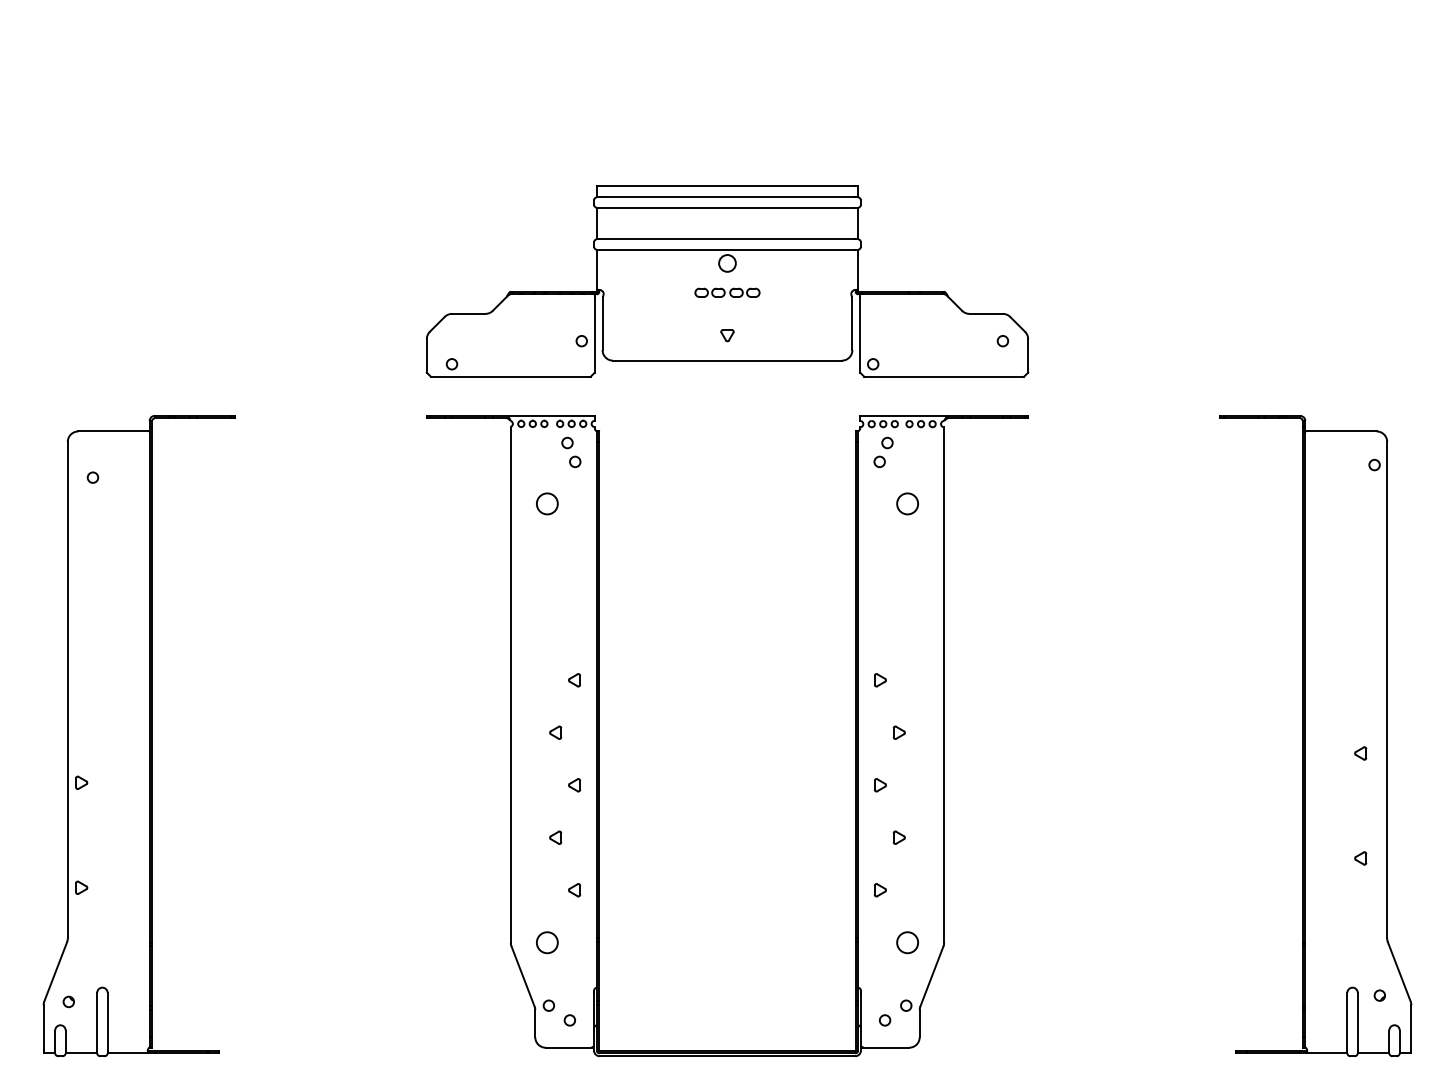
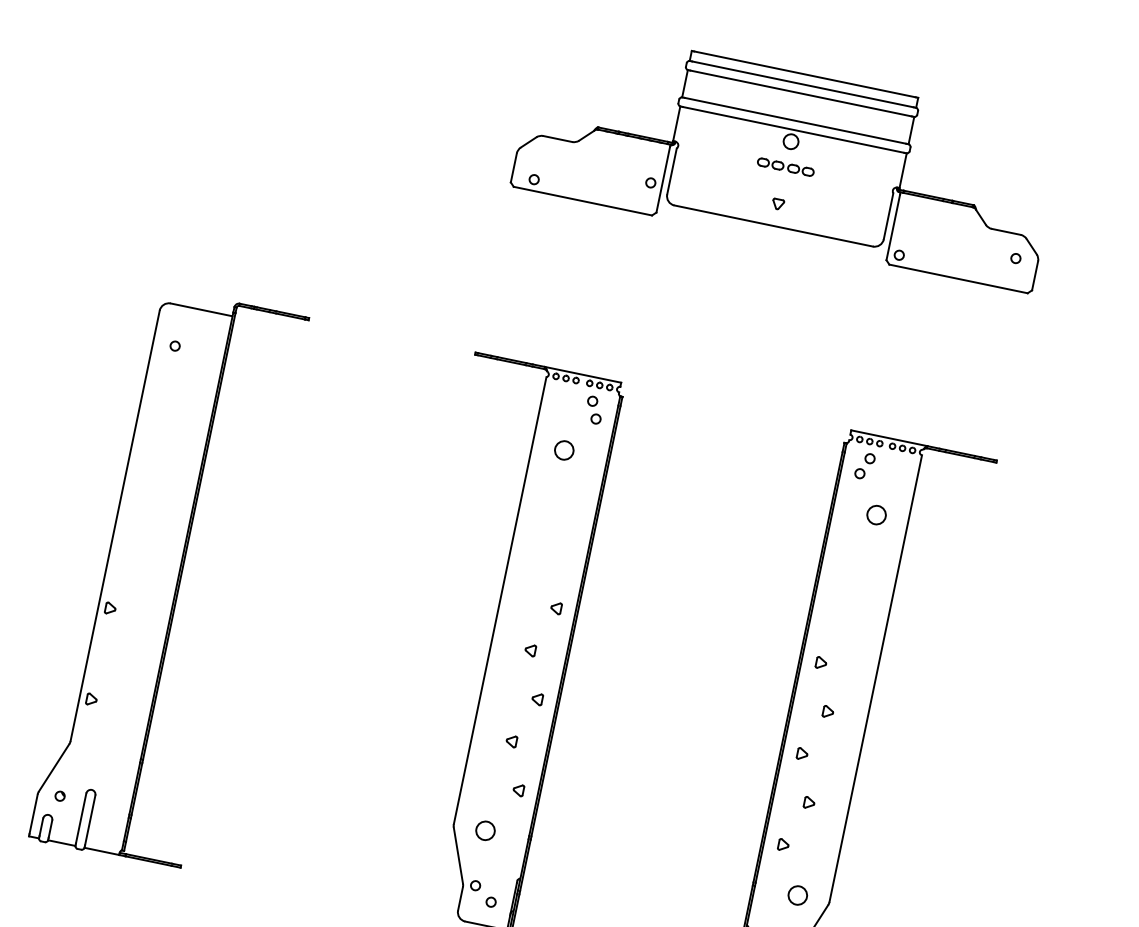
part: (727, 281) -> (787, 157), moved

